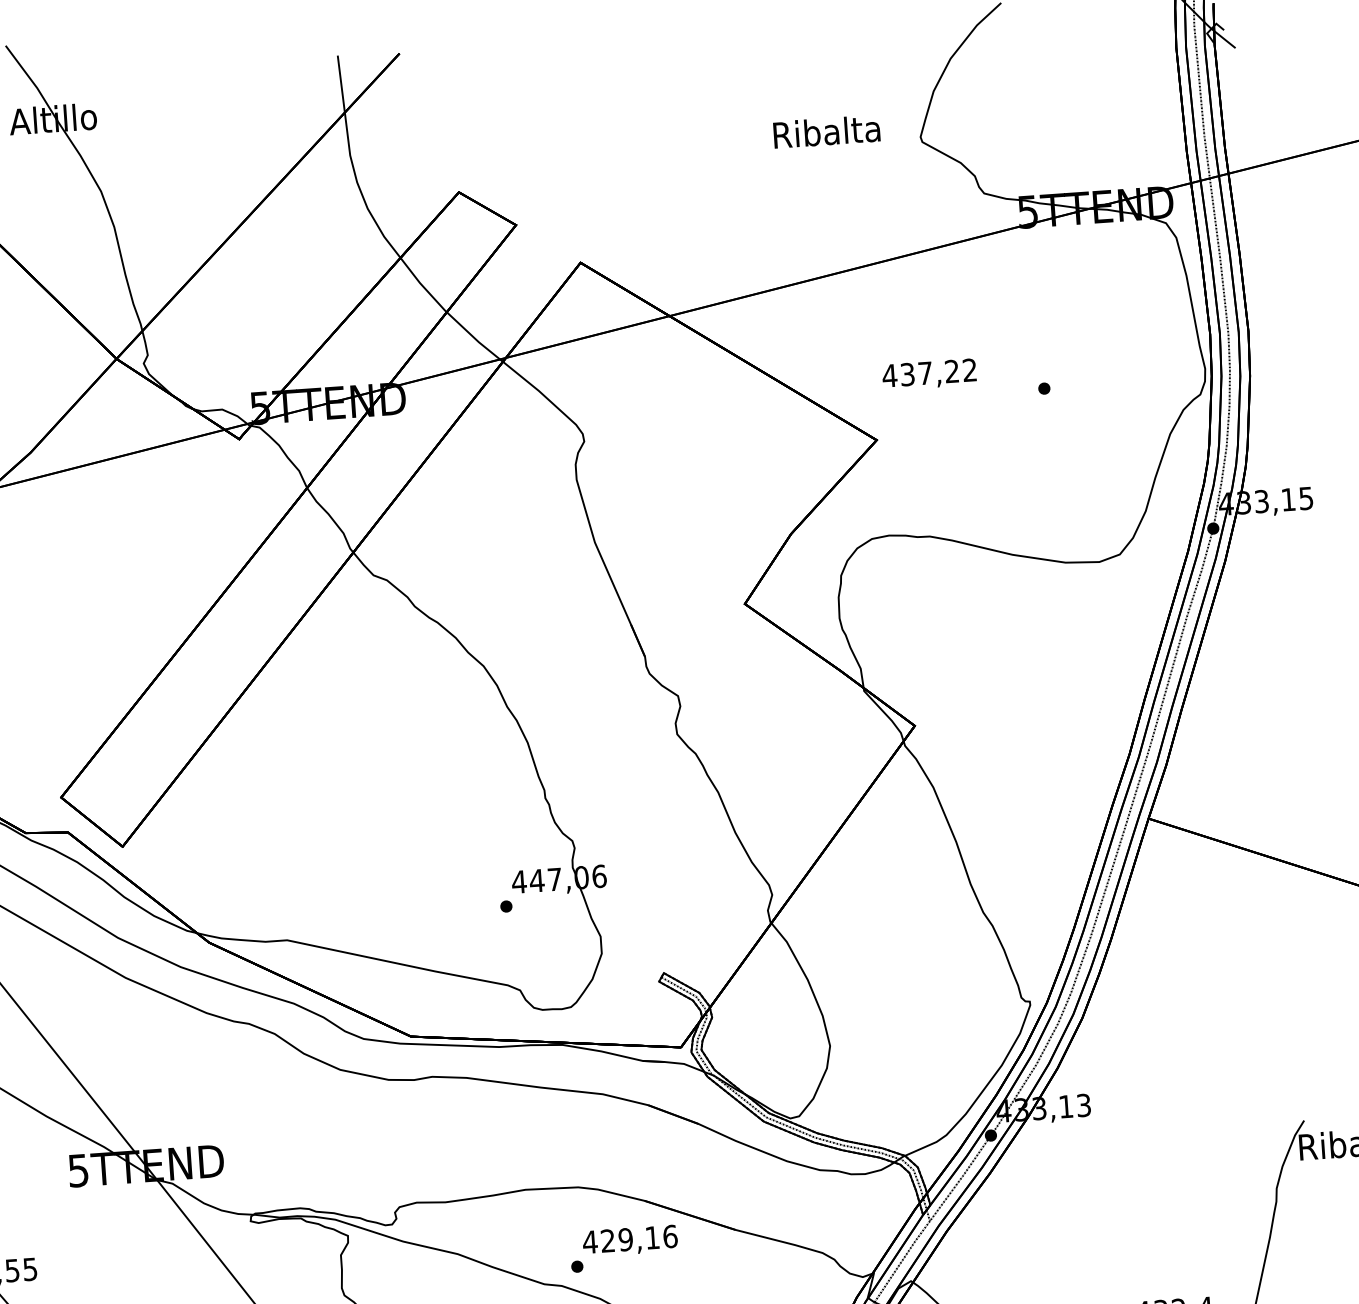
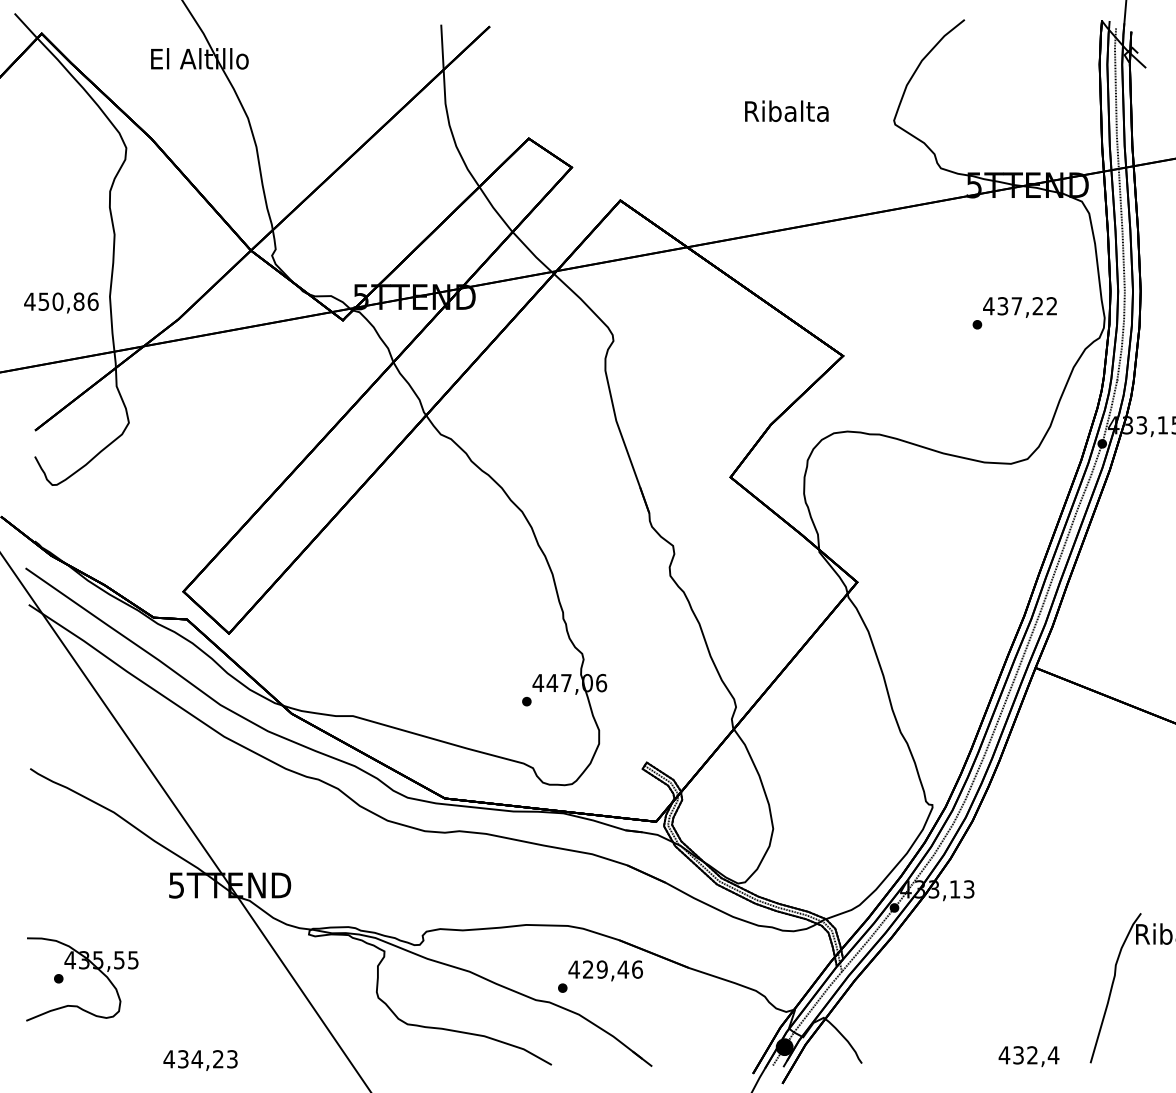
text: (826, 132) -> (786, 111), moved
text: (928, 374) -> (1019, 307), moved
text: (652, 1237) -> (623, 969), 429,16 -> 429,46

